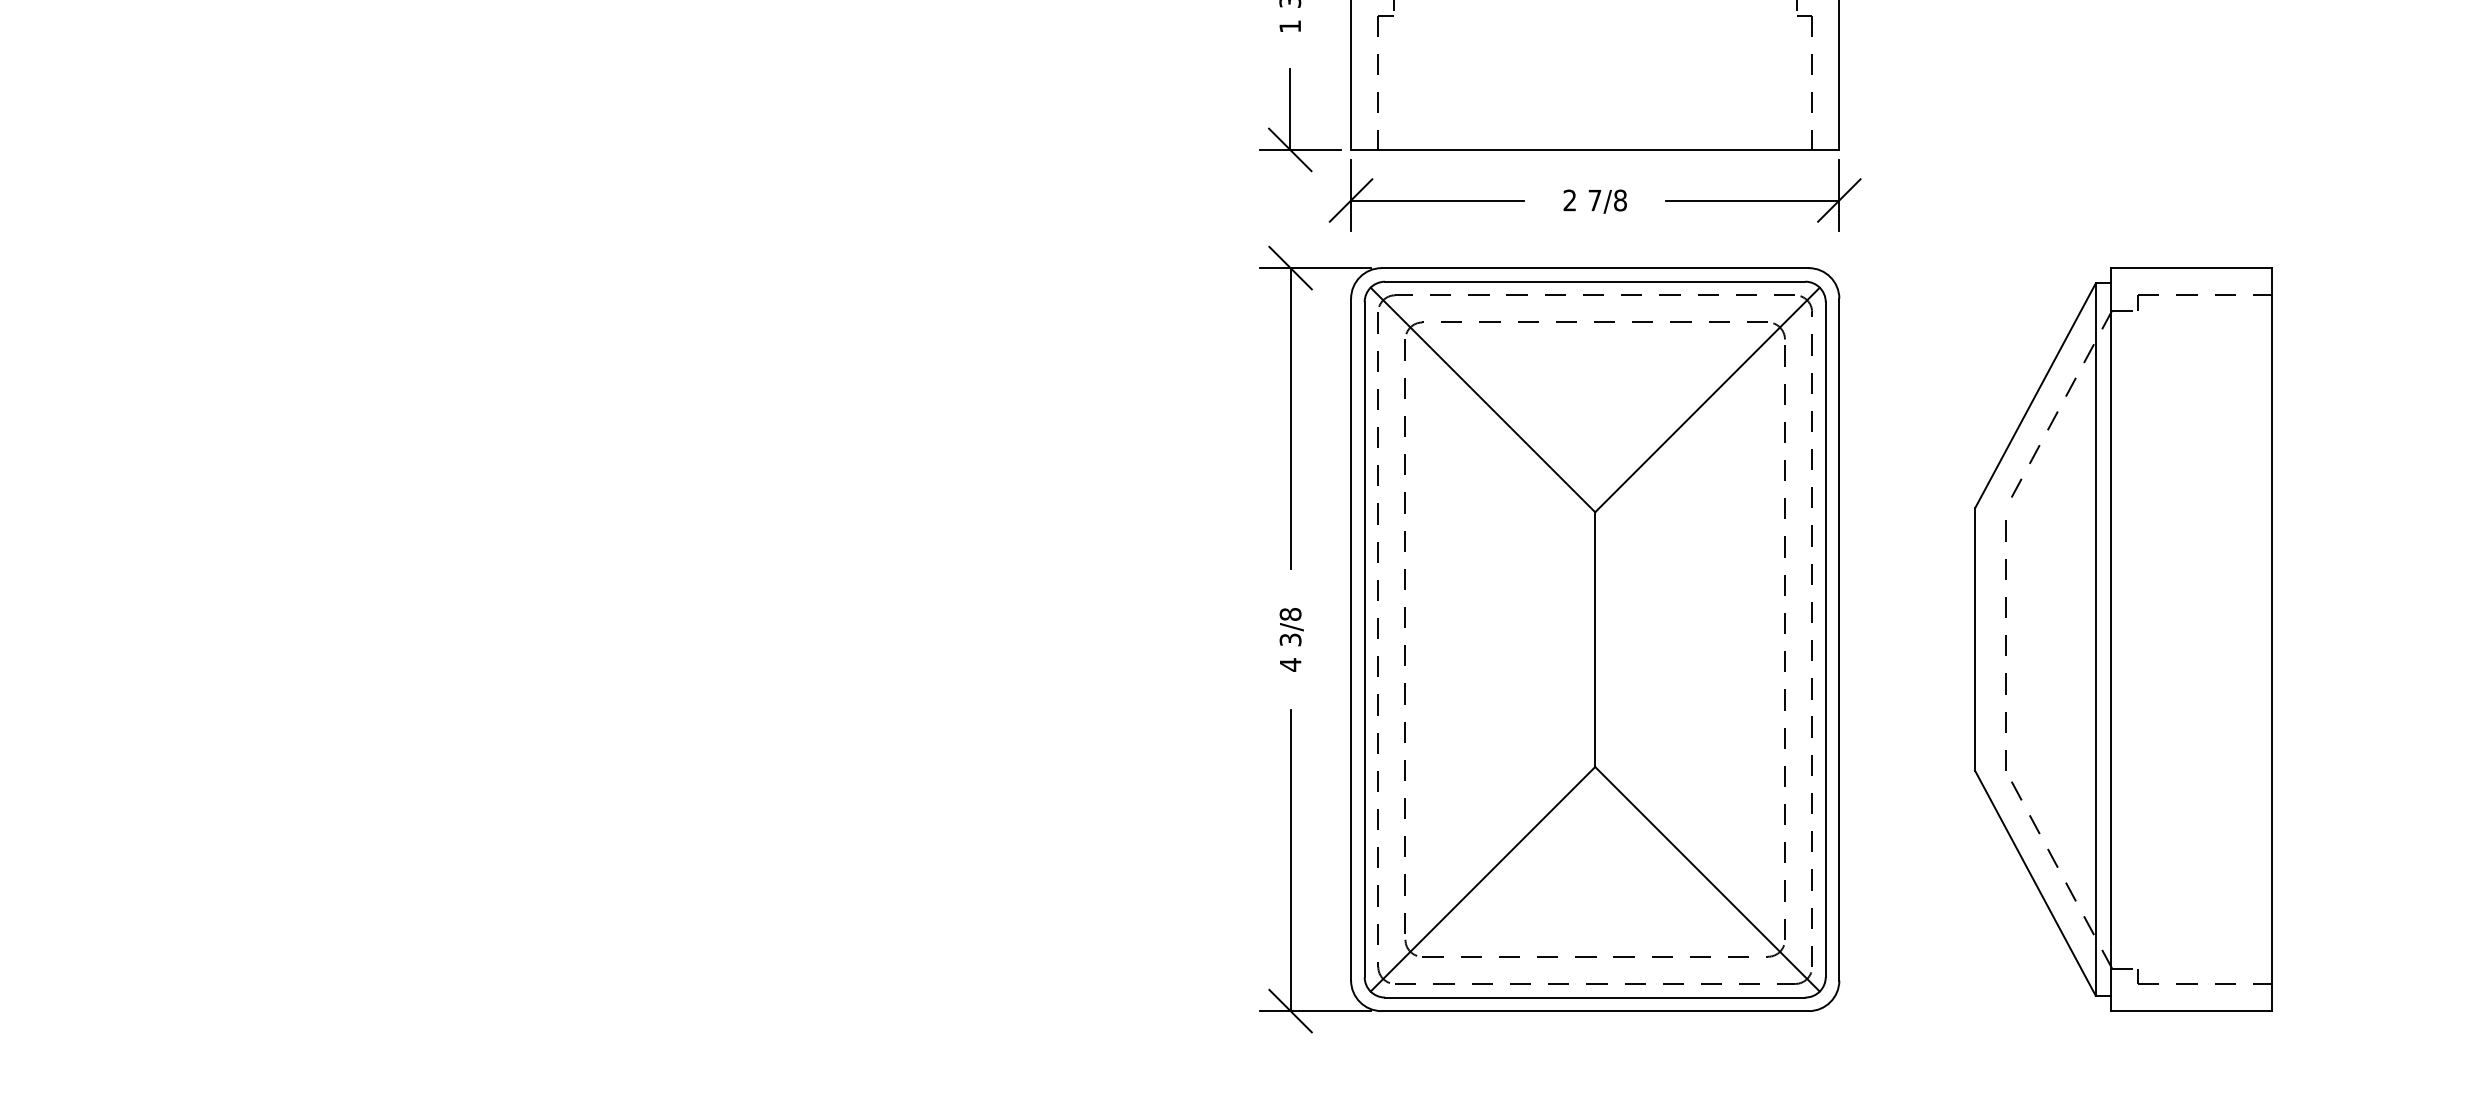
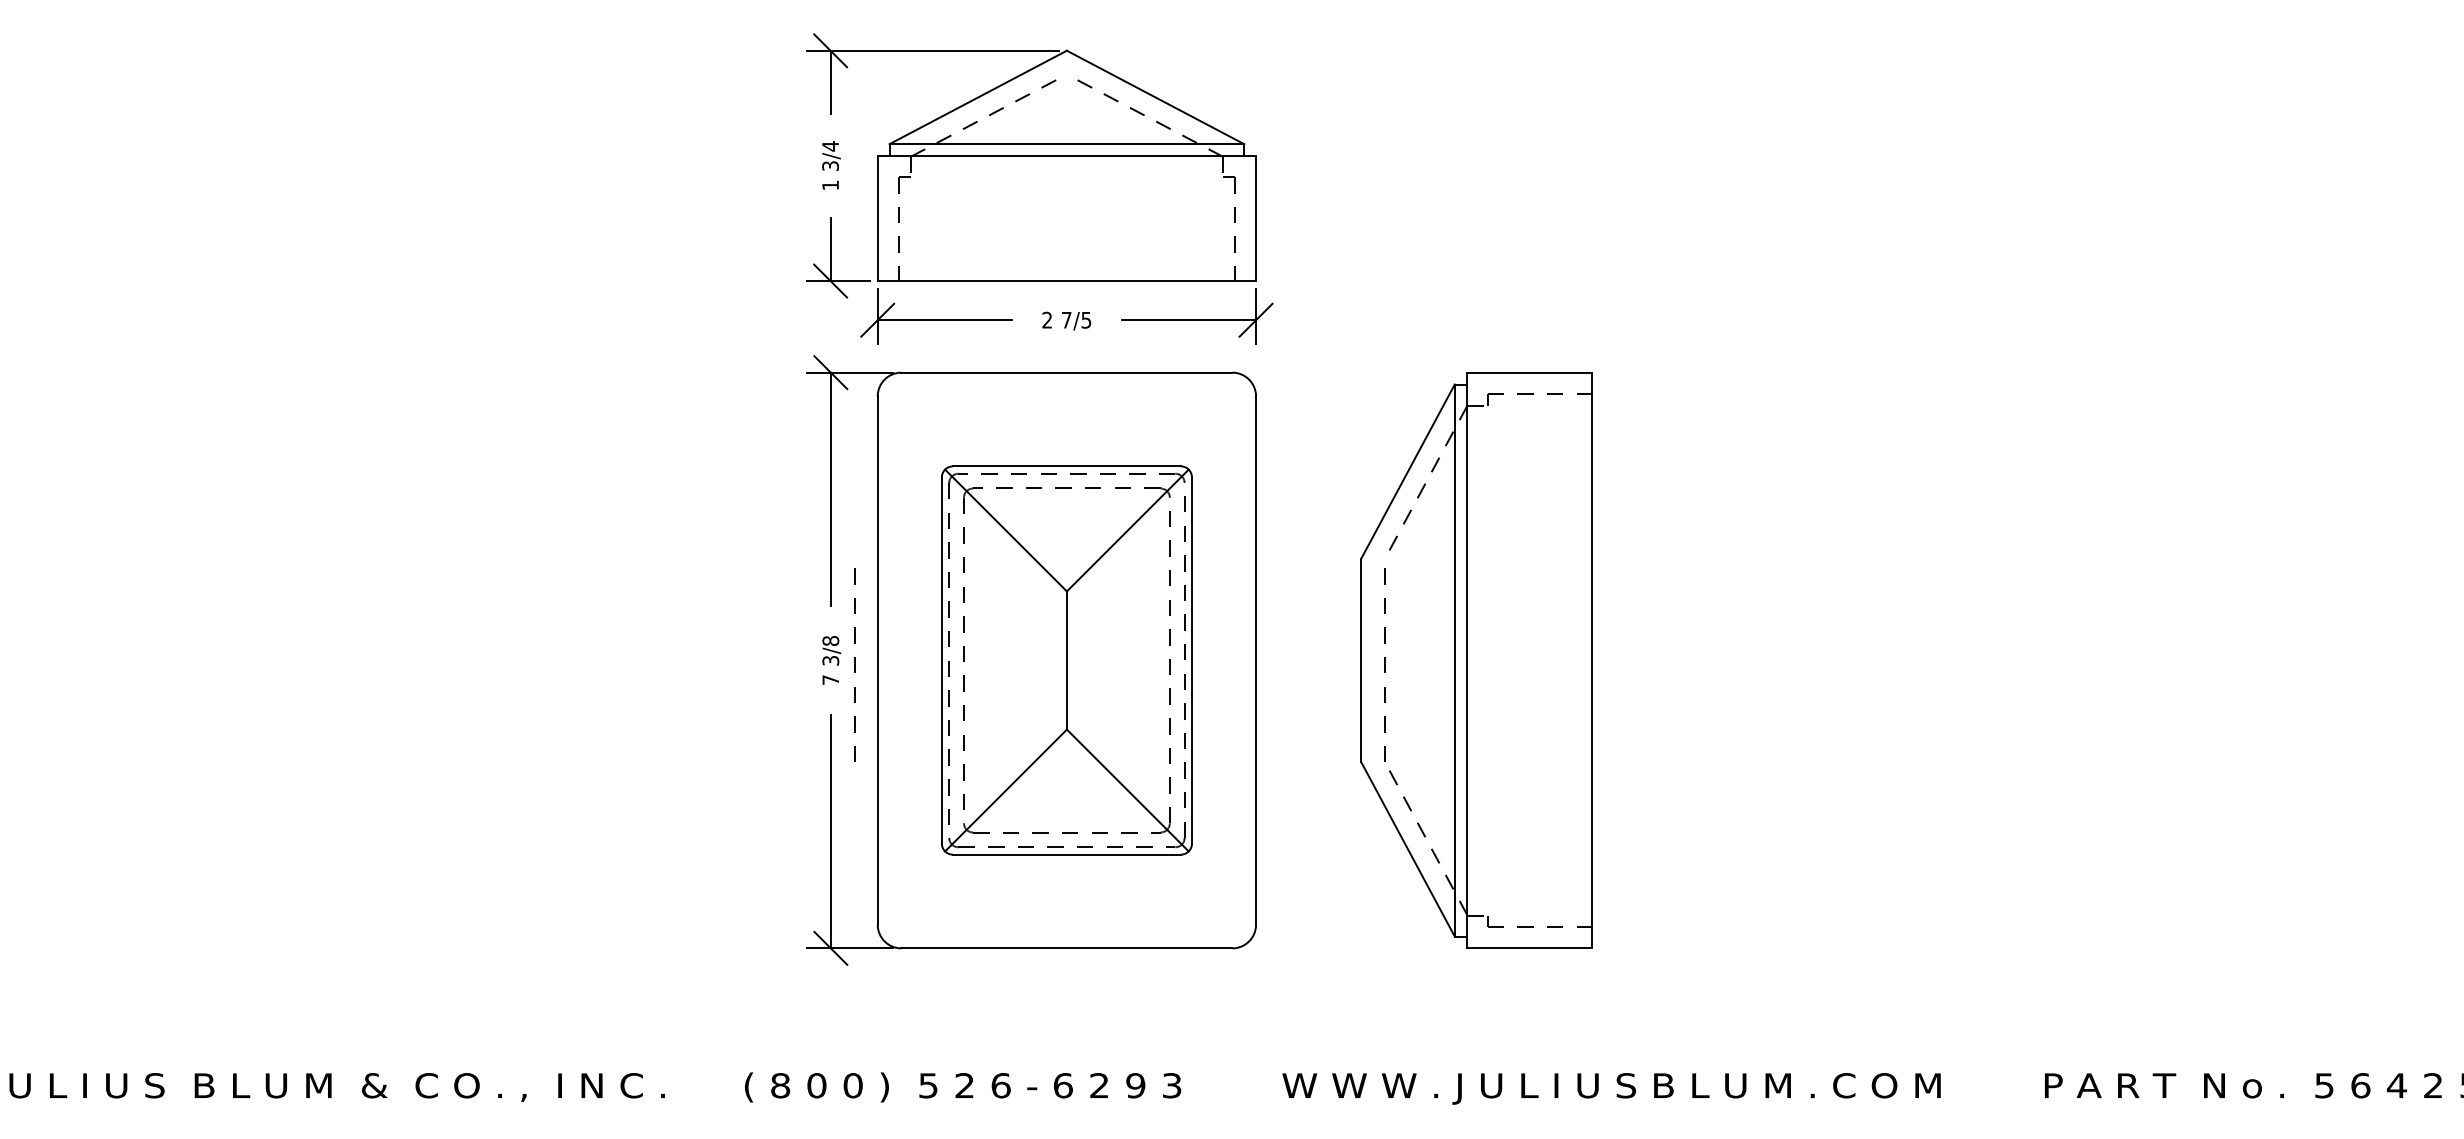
text: (1620, 199) -> (1086, 319), 7/8 -> 7/5
part: (1594, 639) -> (1066, 660), size x0.7
line: (1321, 644) -> (854, 664), added
text: (1290, 664) -> (830, 679), 4 -> 7

